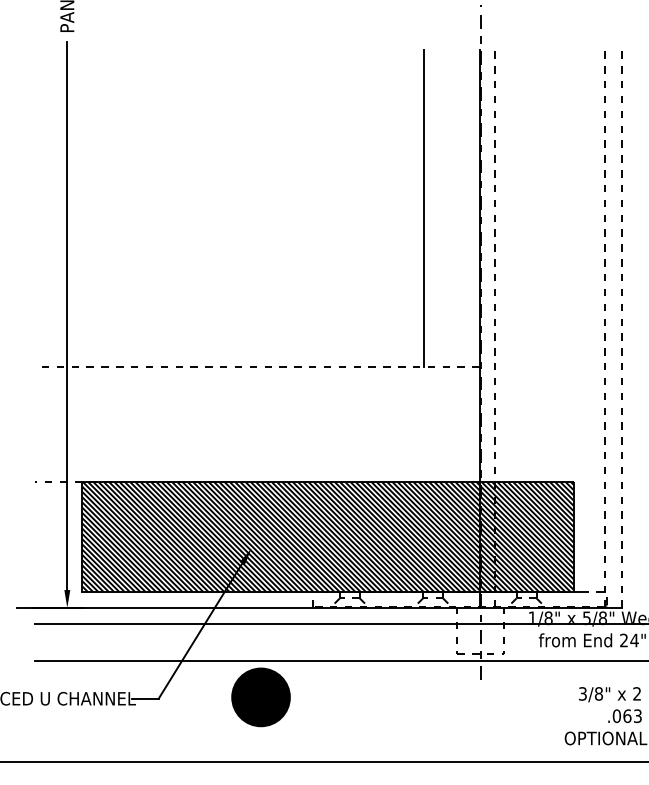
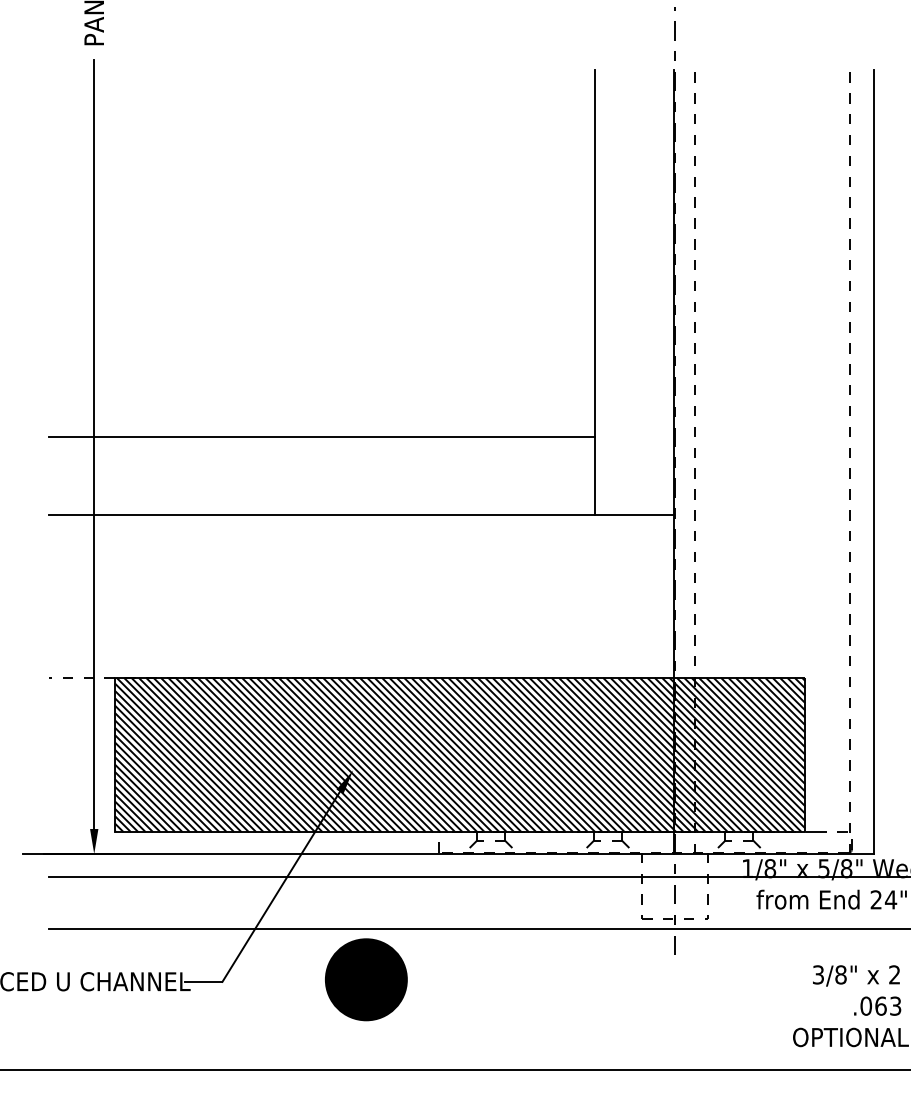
line: (229, 311) -> (322, 437), added
line: (622, 329) -> (873, 462), dashed -> solid
line: (256, 366) -> (360, 515), dashed -> solid

